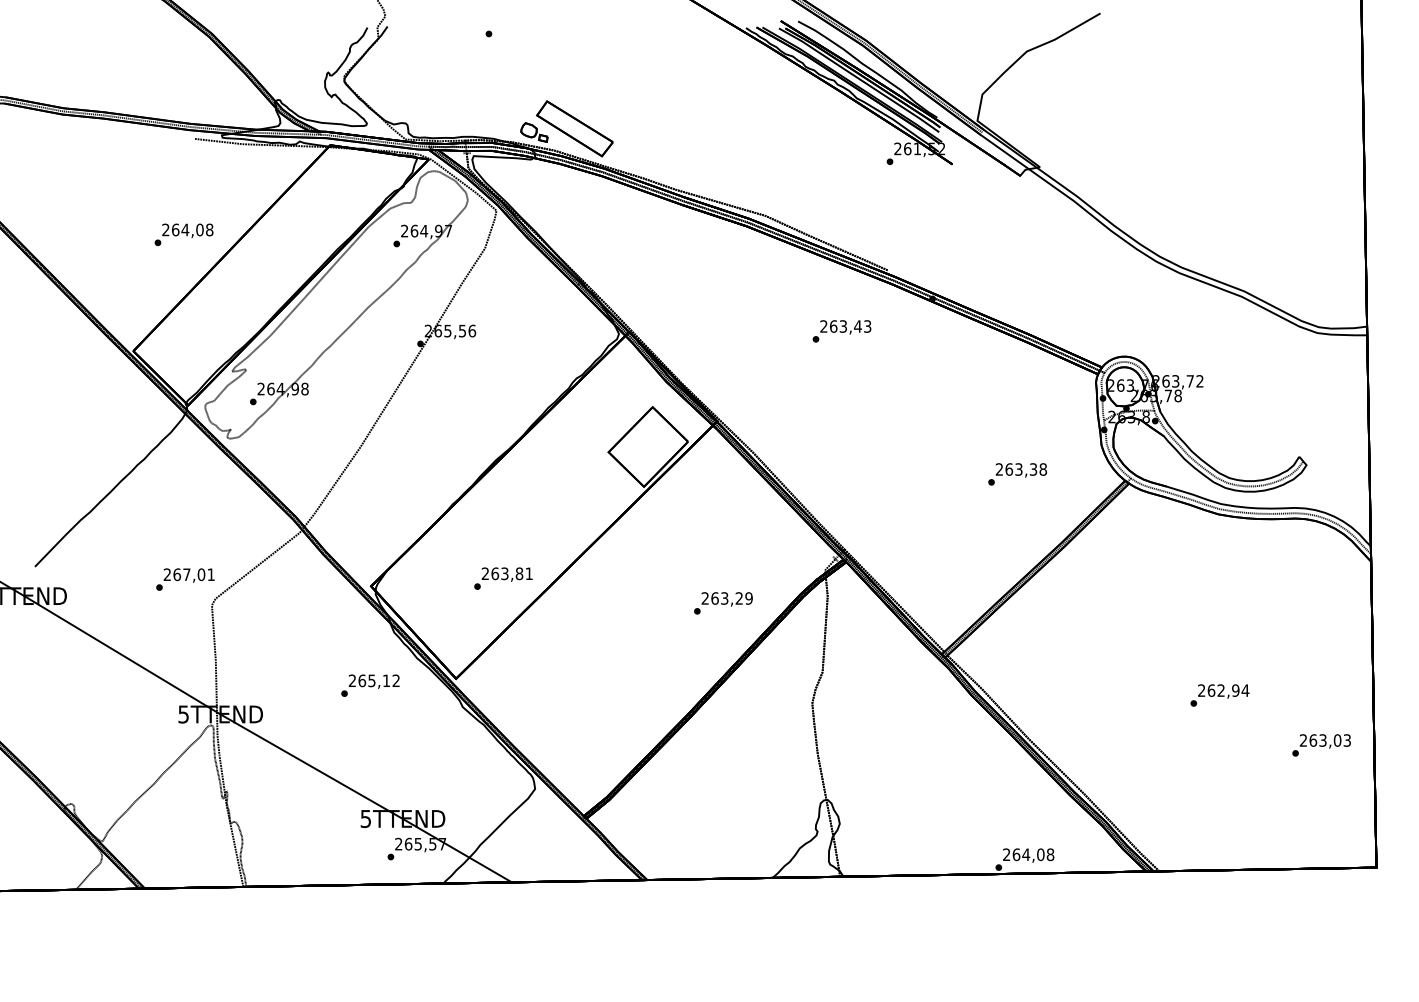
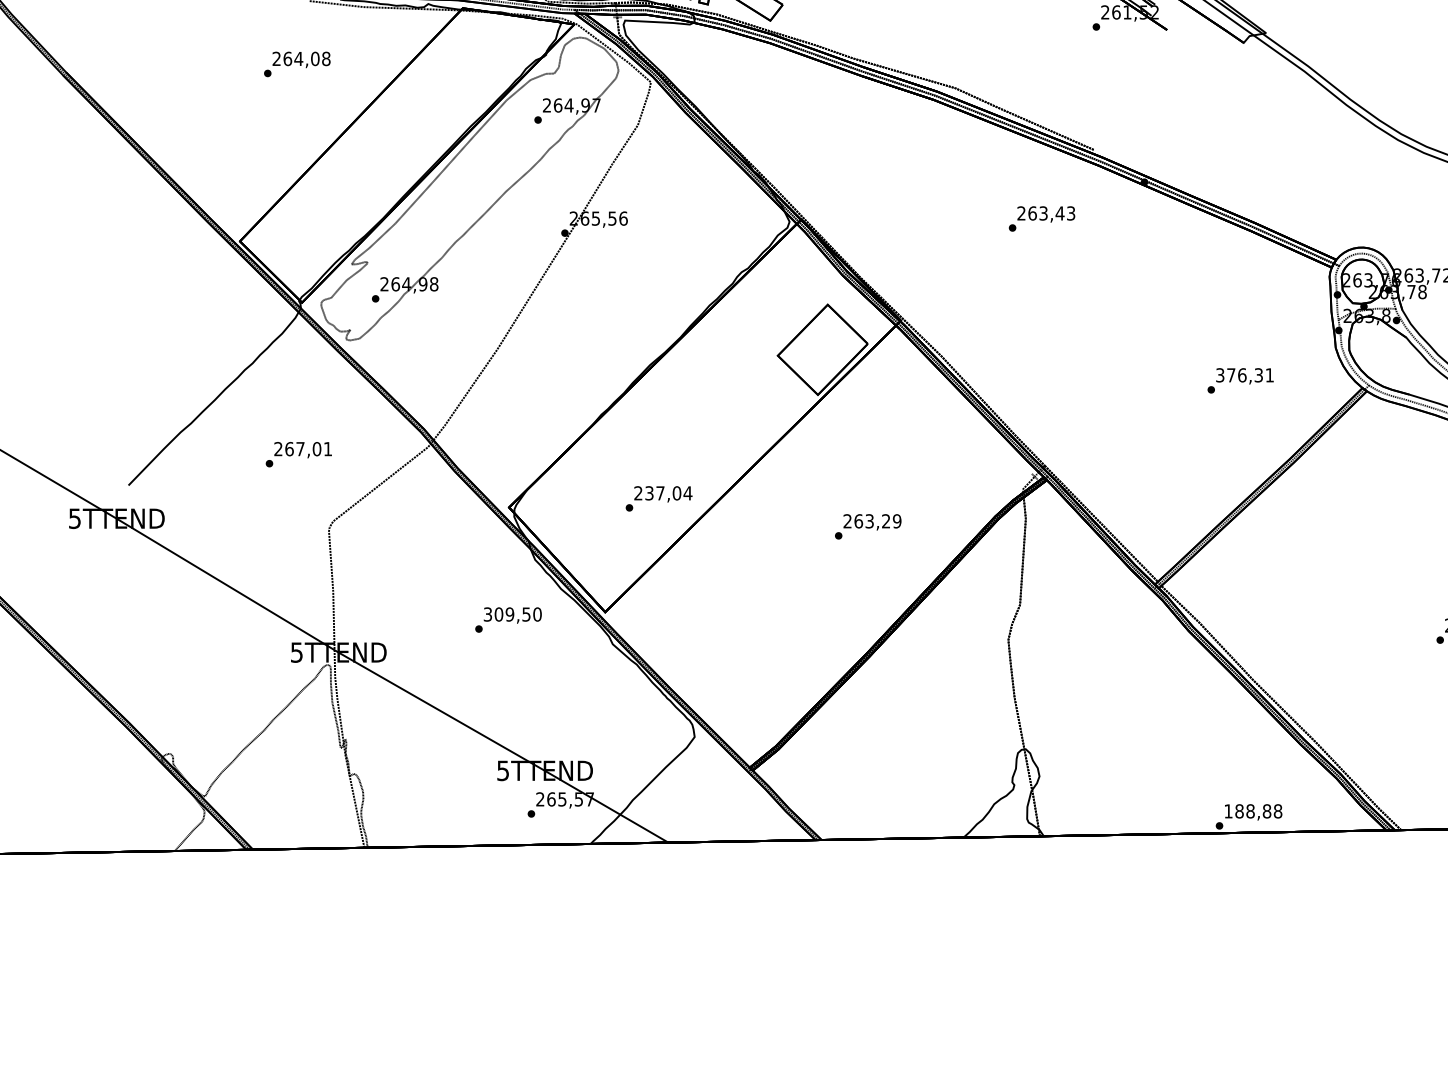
text: (183, 234) -> (296, 64), moved
text: (1021, 469) -> (1245, 375), 263,38 -> 376,31
text: (512, 573) -> (669, 493), 263,81 -> 237,04
text: (185, 579) -> (298, 454), moved
text: (723, 603) -> (868, 526), moved
text: (374, 680) -> (512, 614), 265,12 -> 309,50
text: (1023, 854) -> (1247, 811), 264,08 -> 188,88

